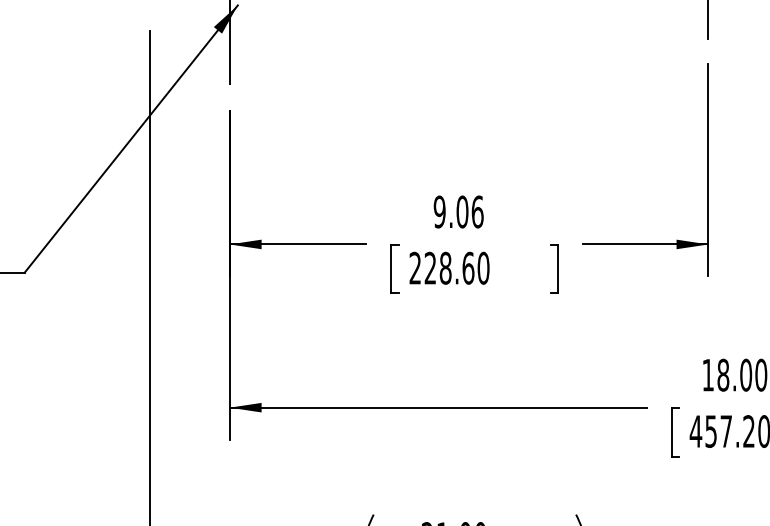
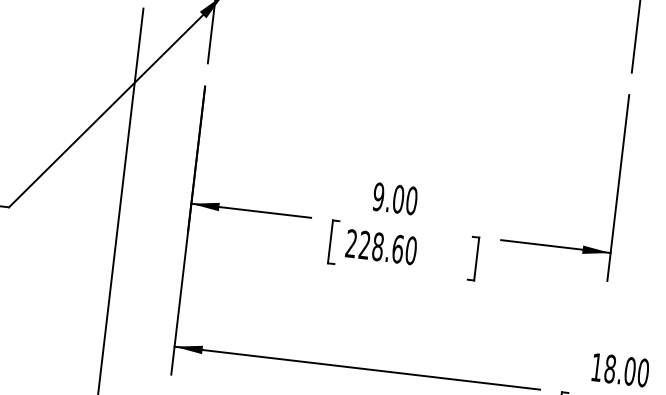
text: (477, 211) -> (411, 200), 9.06 -> 9.00

